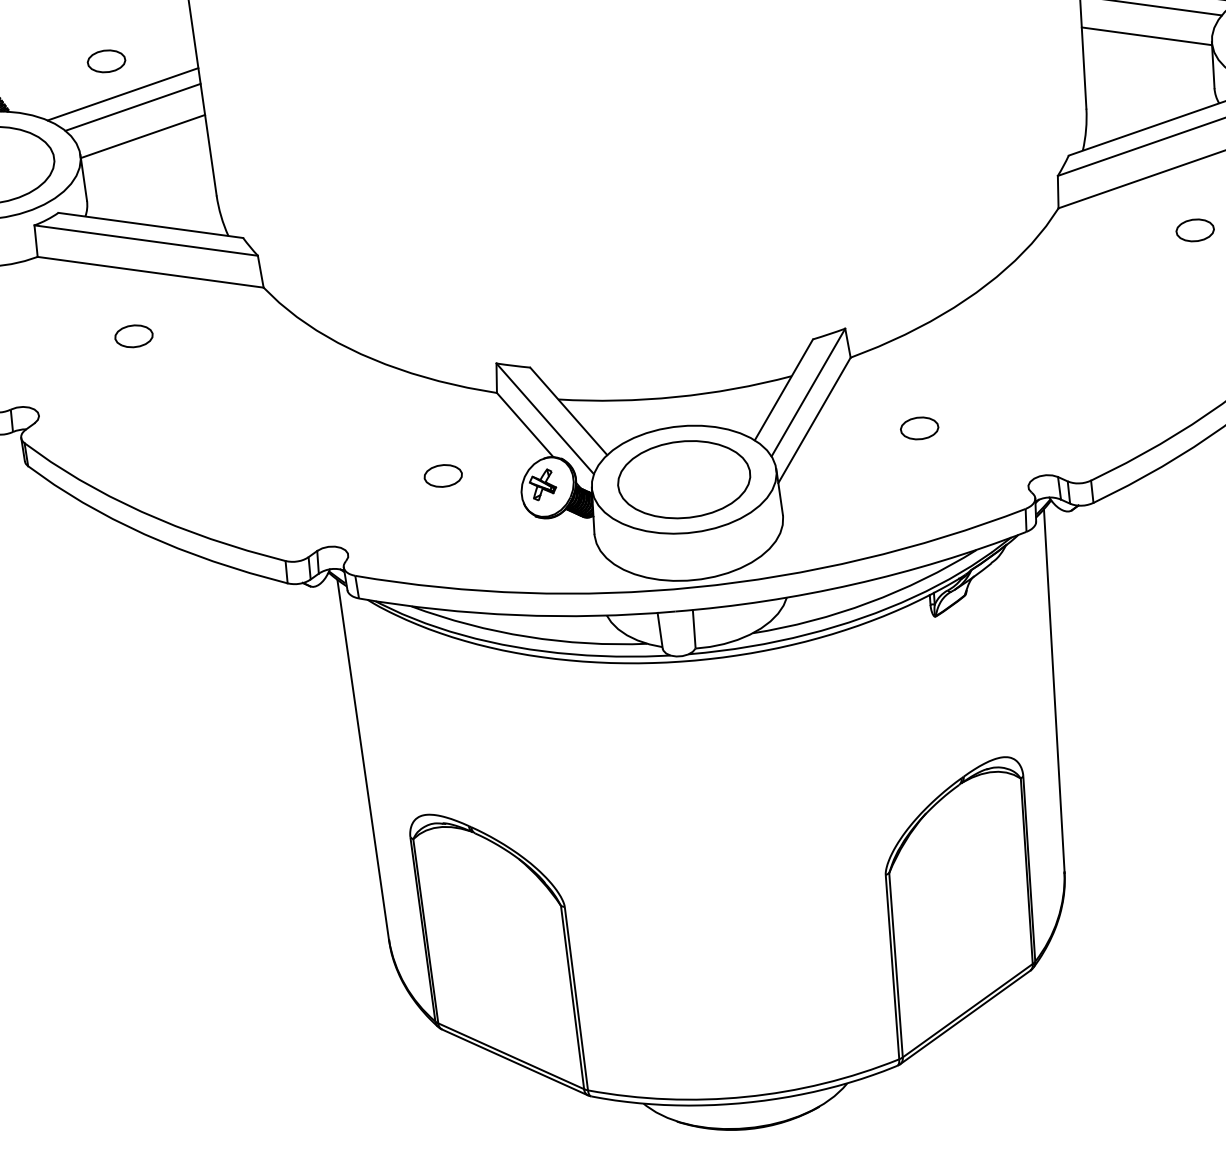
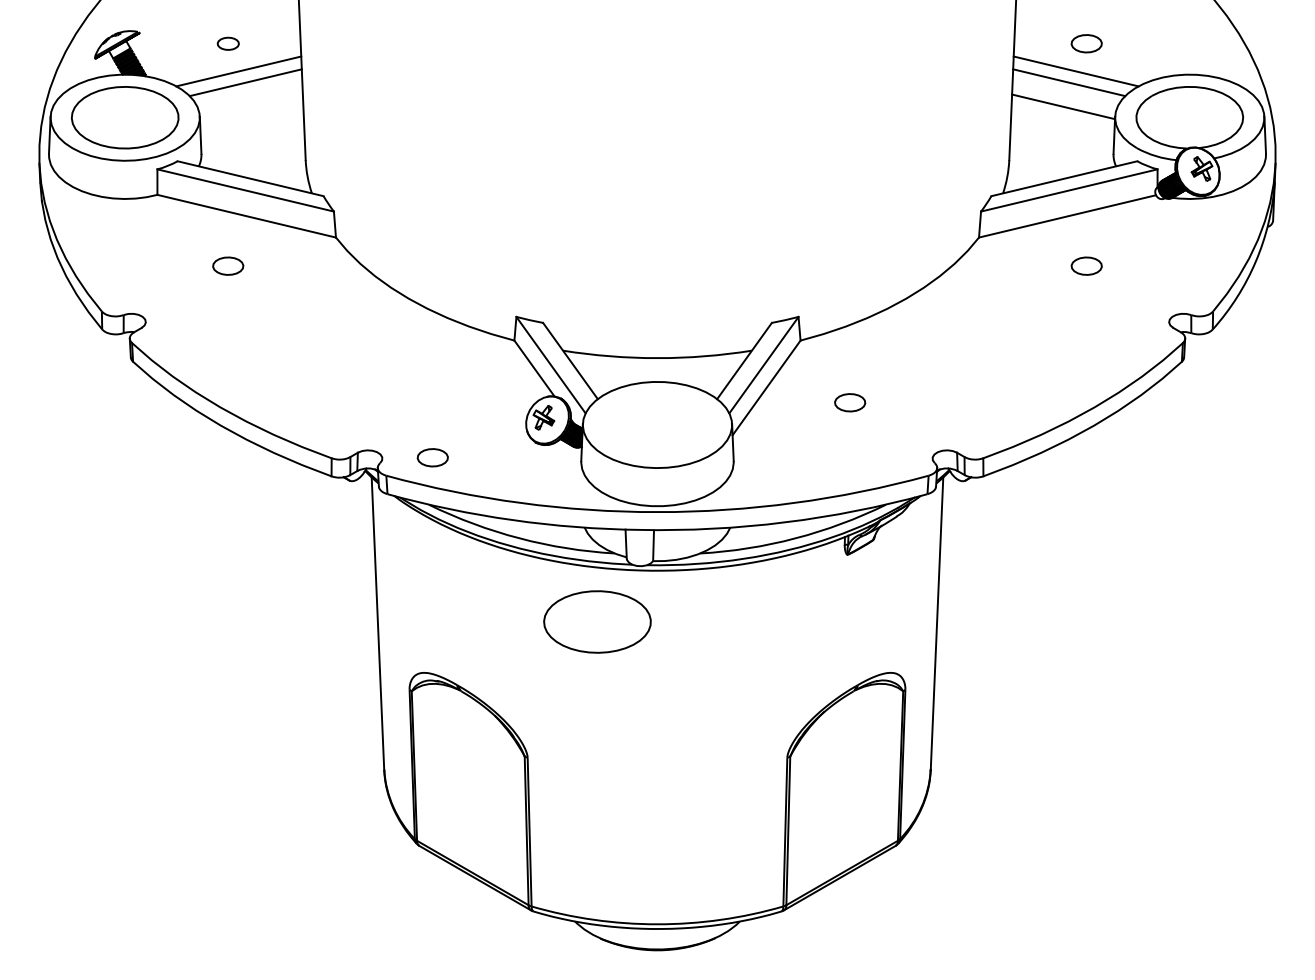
part: (106, 61) -> (228, 43), size x0.7
line: (141, 136) -> (250, 106), removed
part: (442, 475) -> (432, 457), moved
part: (684, 479) -> (597, 621), moved

